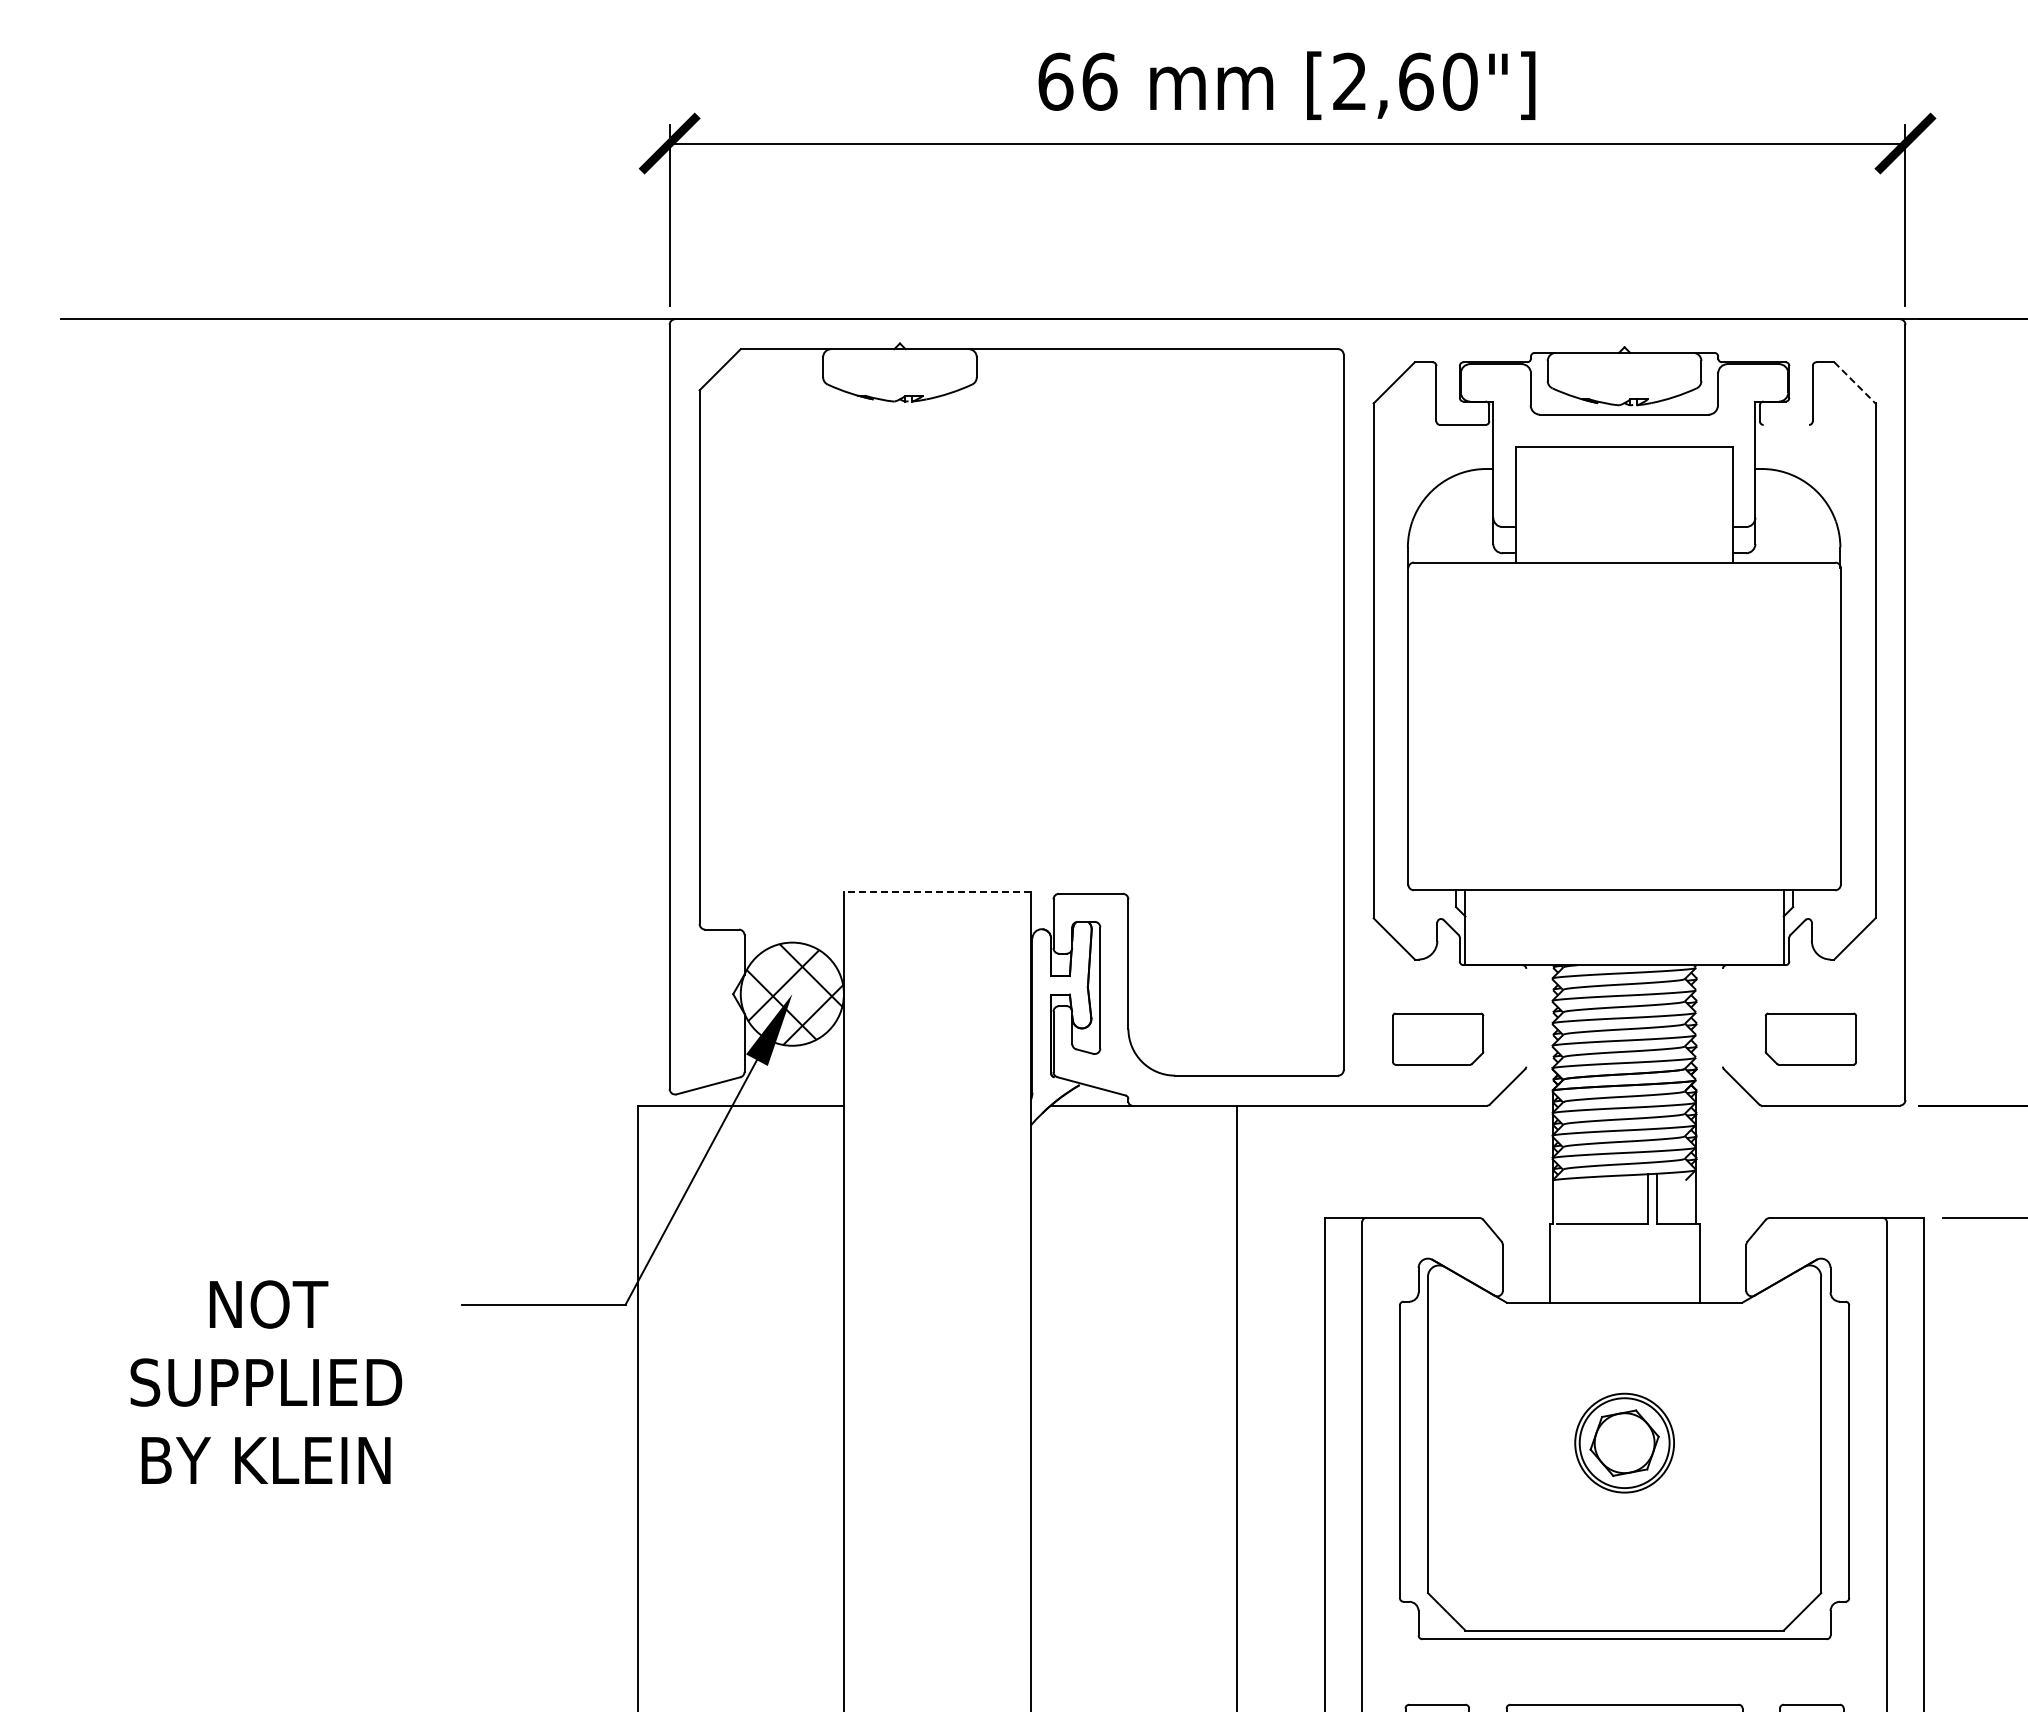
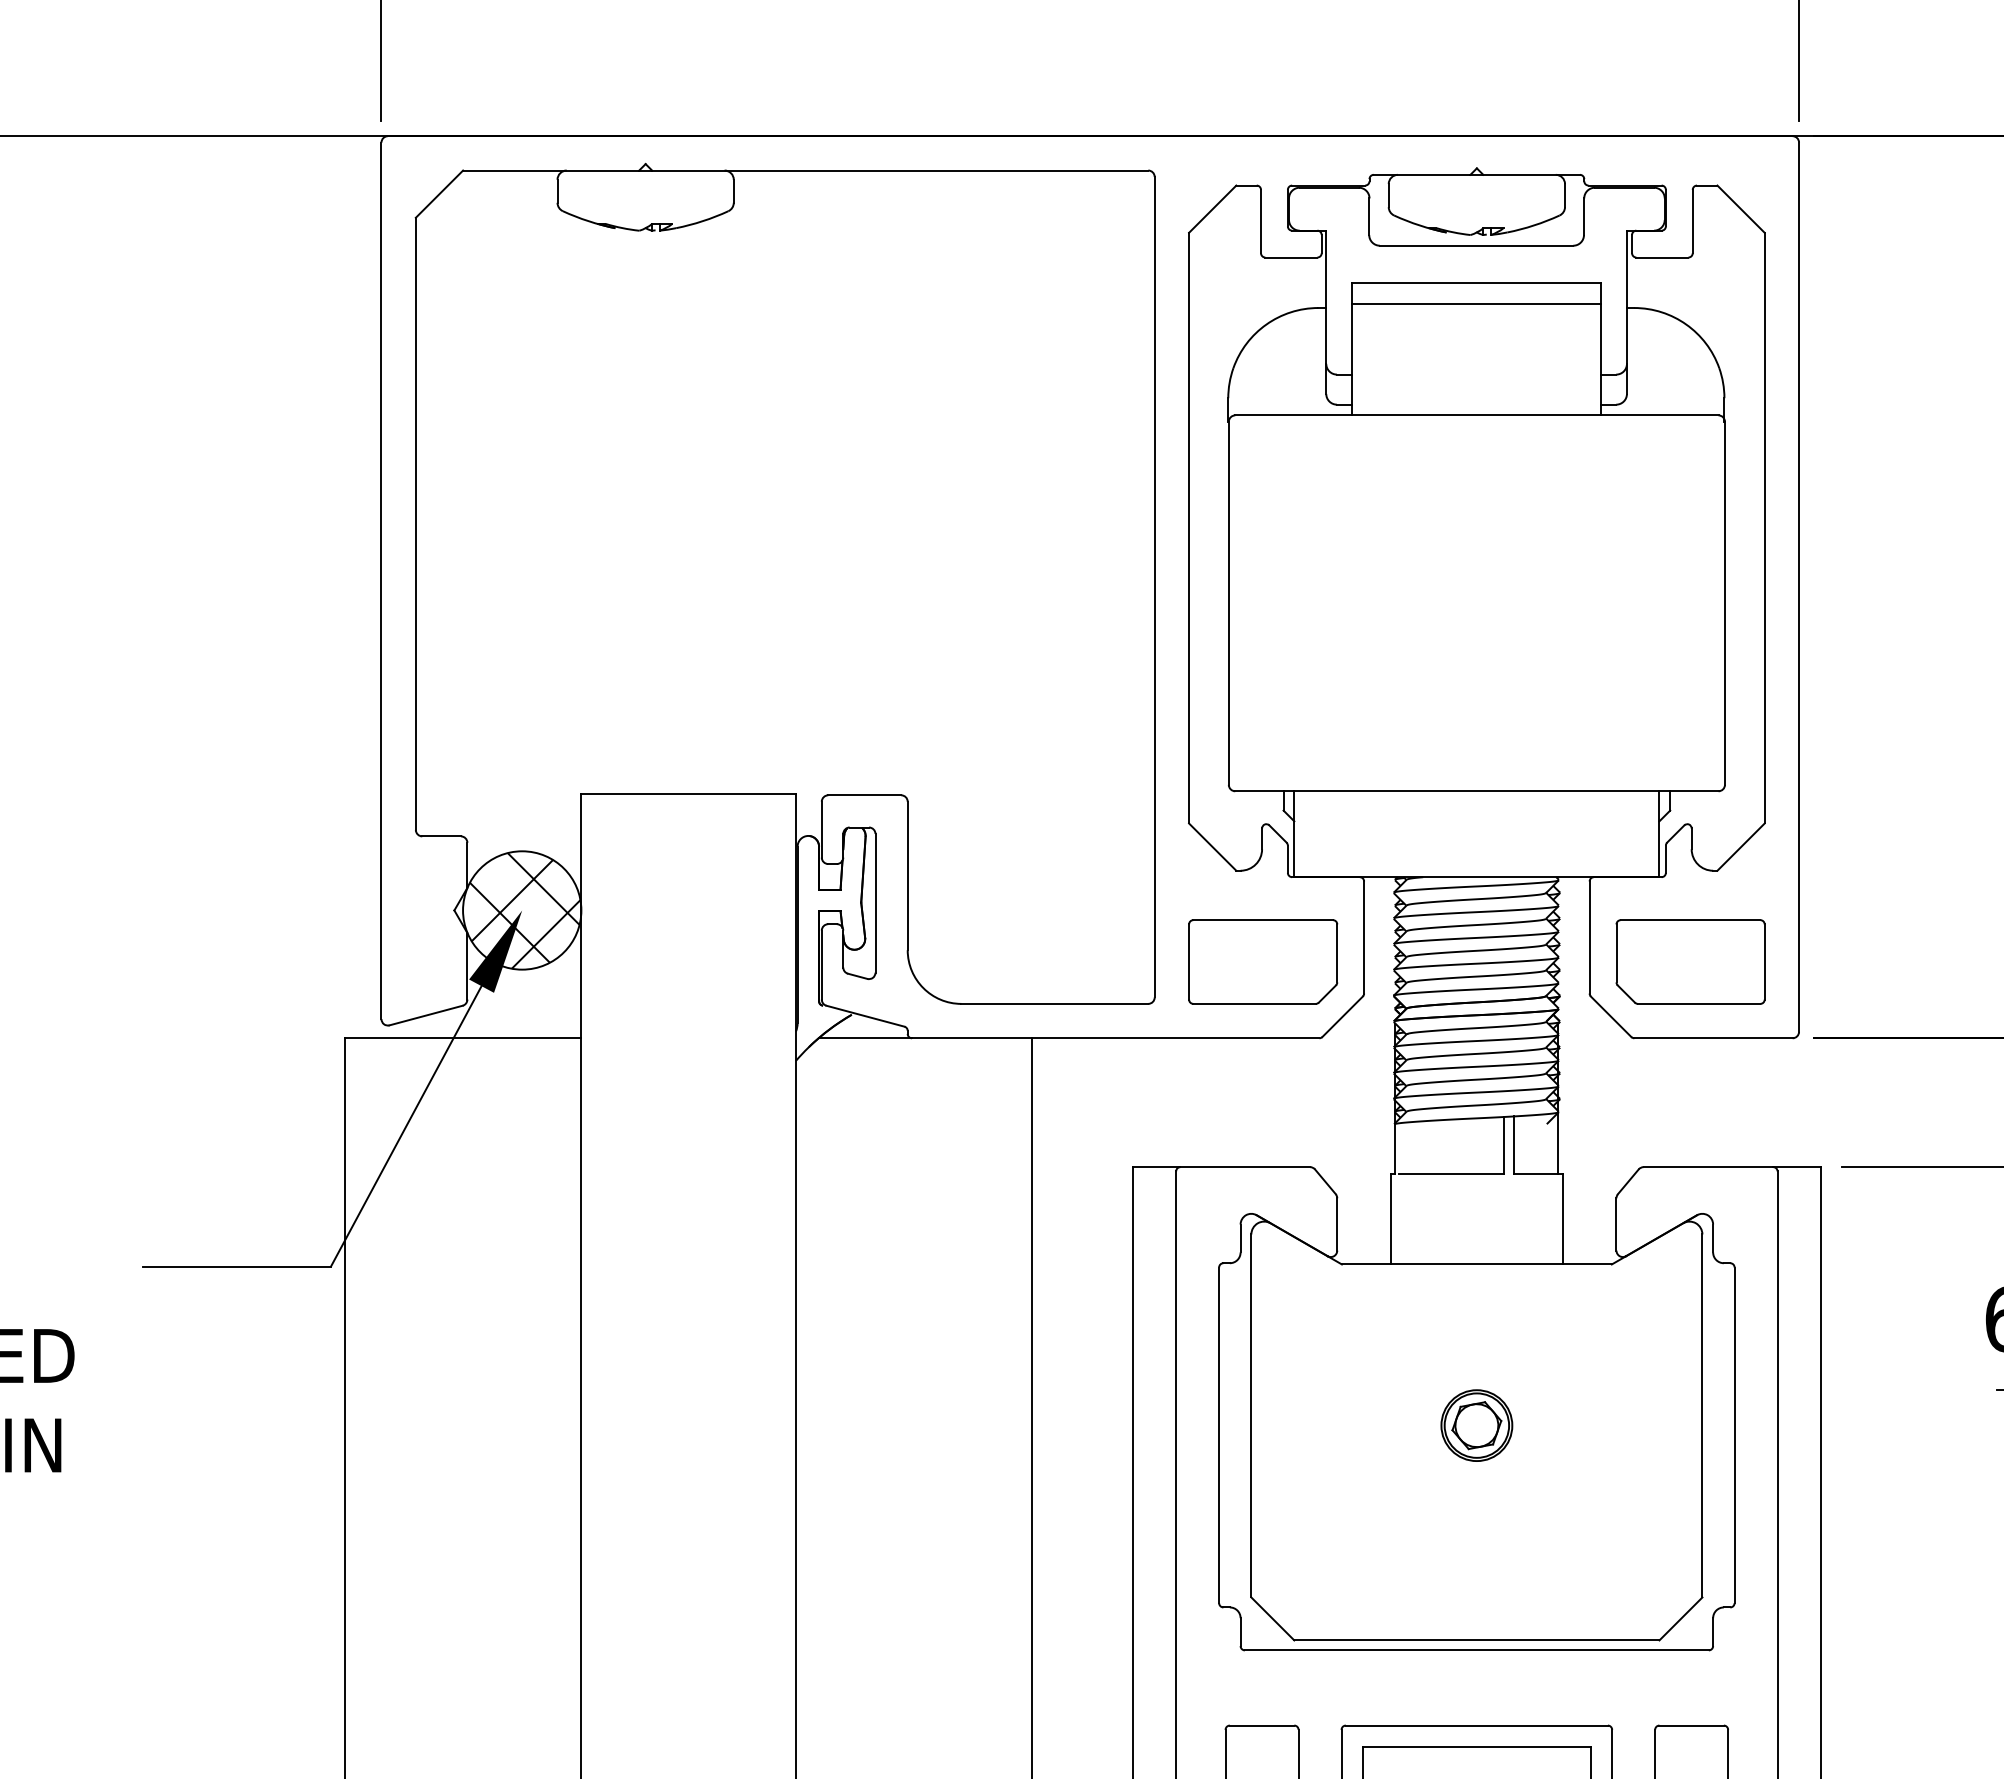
line: (1855, 383) -> (1741, 209), dashed -> solid
line: (1786, 424) -> (1662, 256), added
line: (1623, 465) -> (1475, 304), added
line: (937, 892) -> (688, 793), dashed -> solid
line: (1526, 1017) -> (1364, 937), added
line: (1722, 1017) -> (1589, 937), added
part: (1437, 1038) -> (1262, 961), size x1.43
part: (1810, 1038) -> (1690, 961), size x1.43
part: (1624, 1443) -> (1476, 1425), size x0.62

